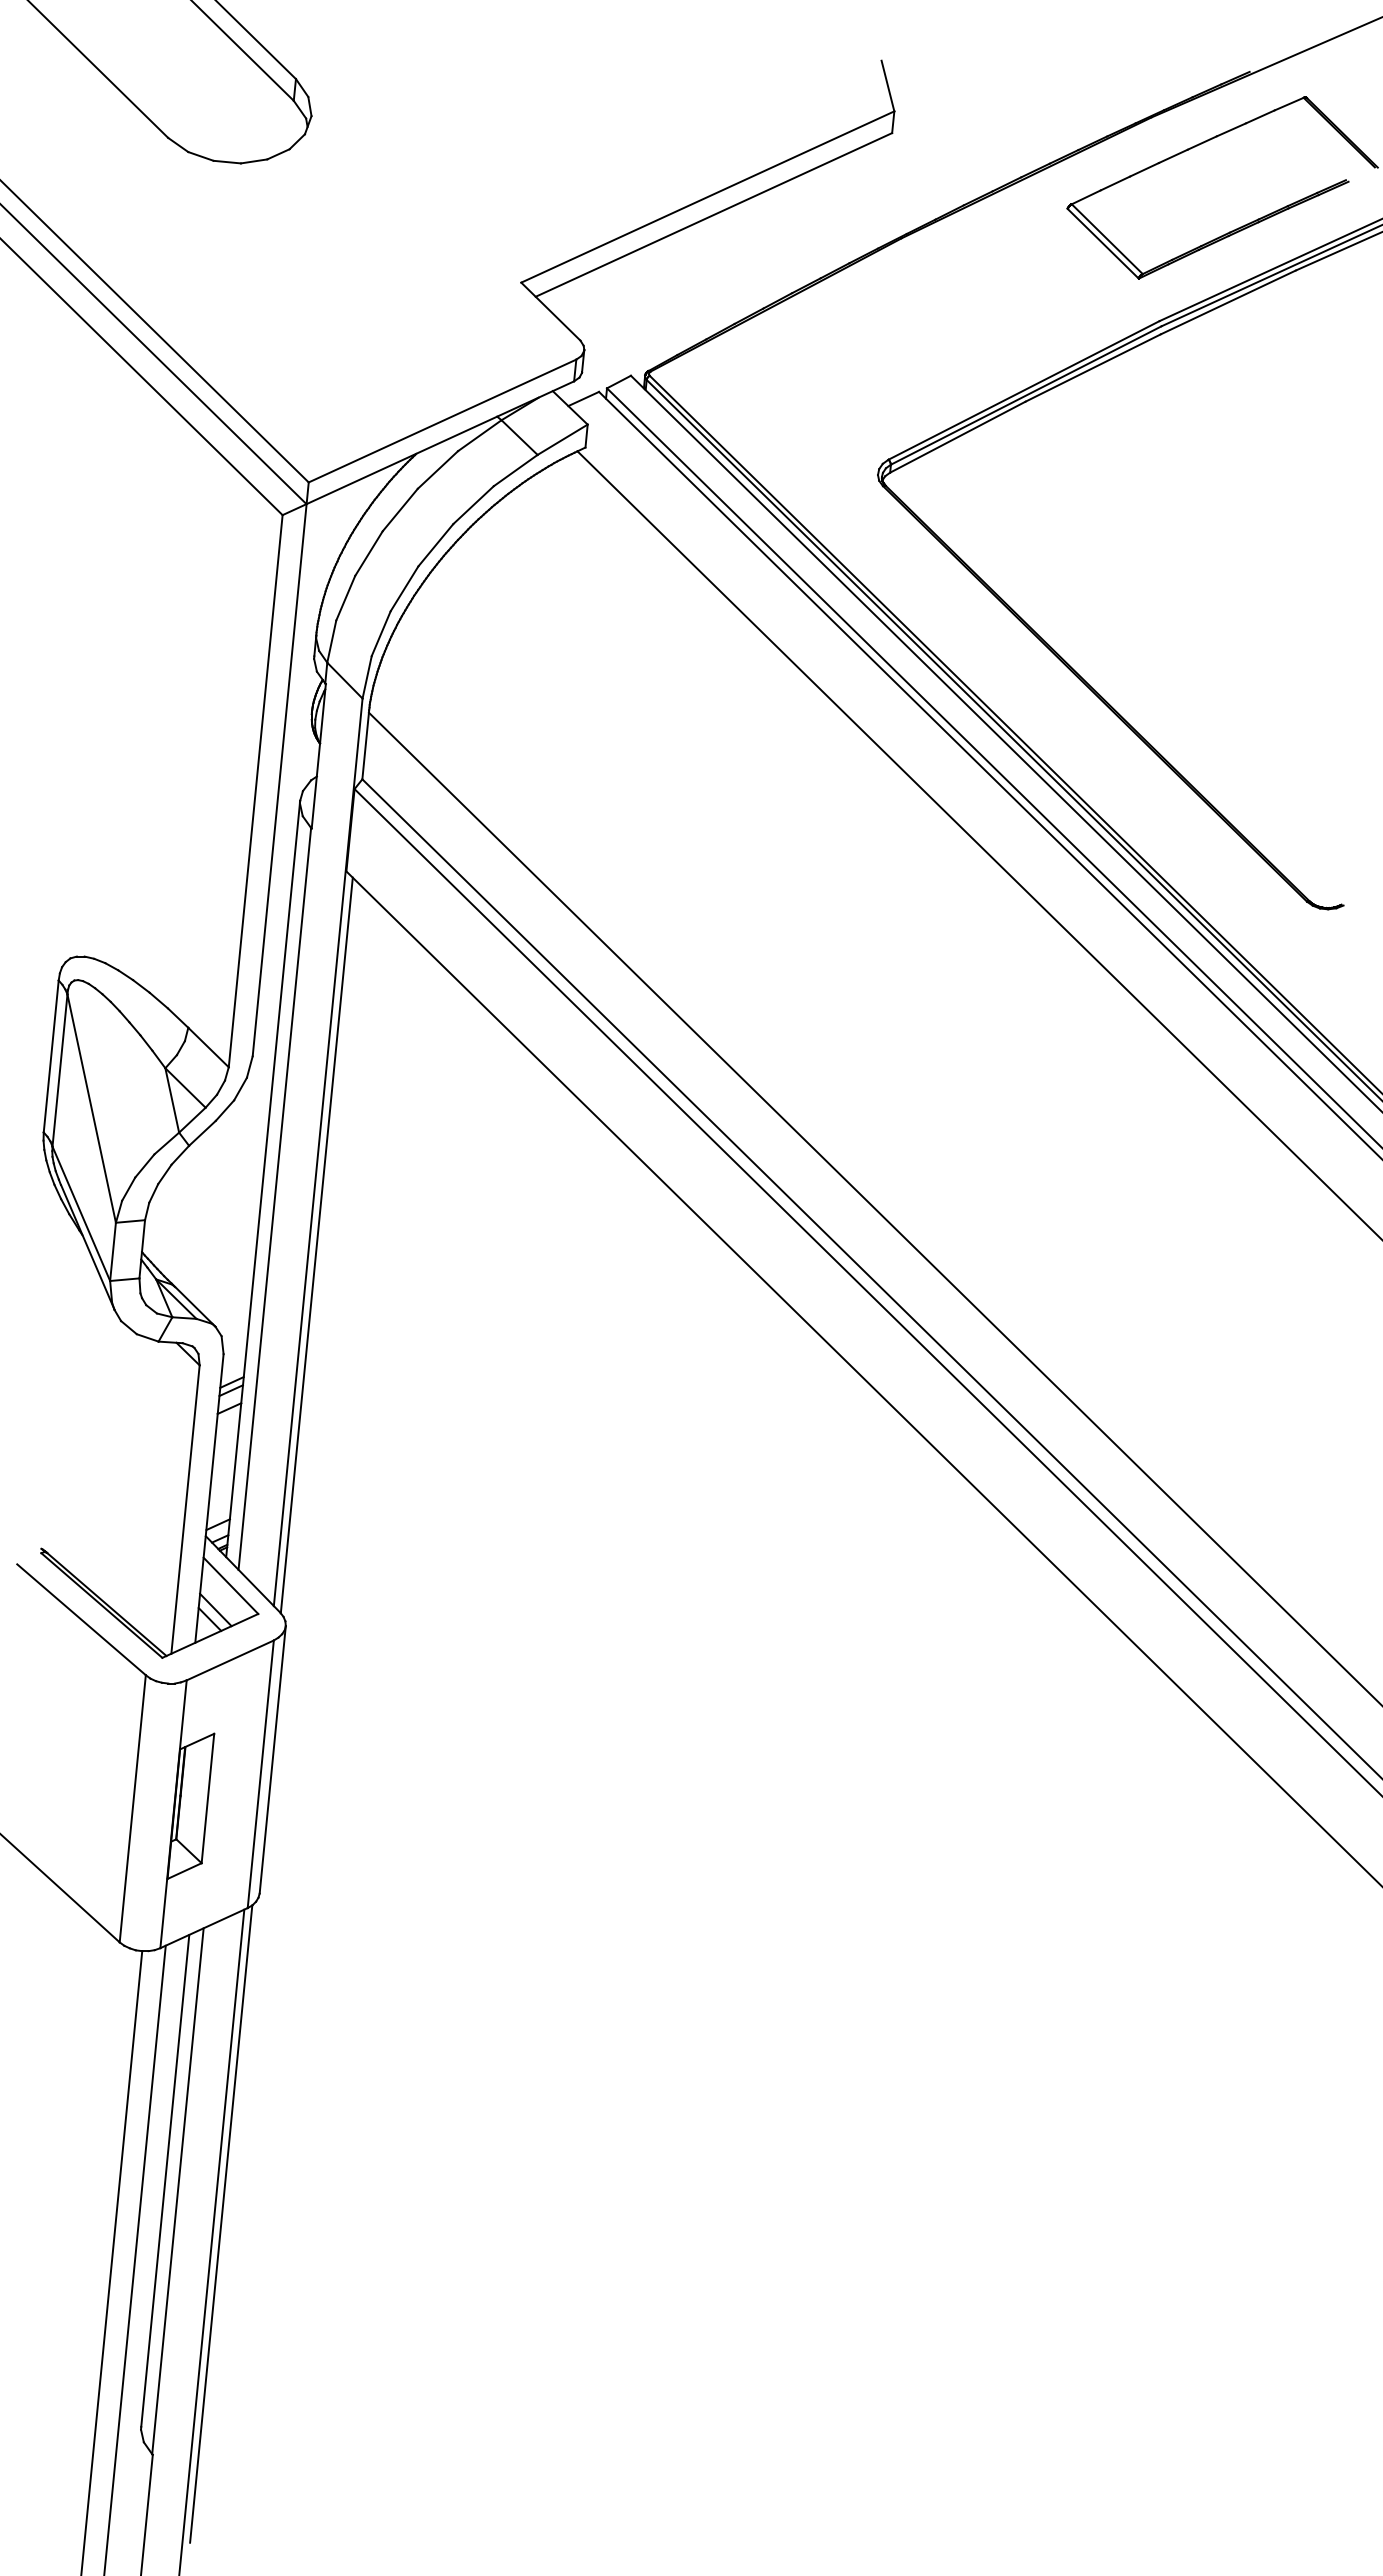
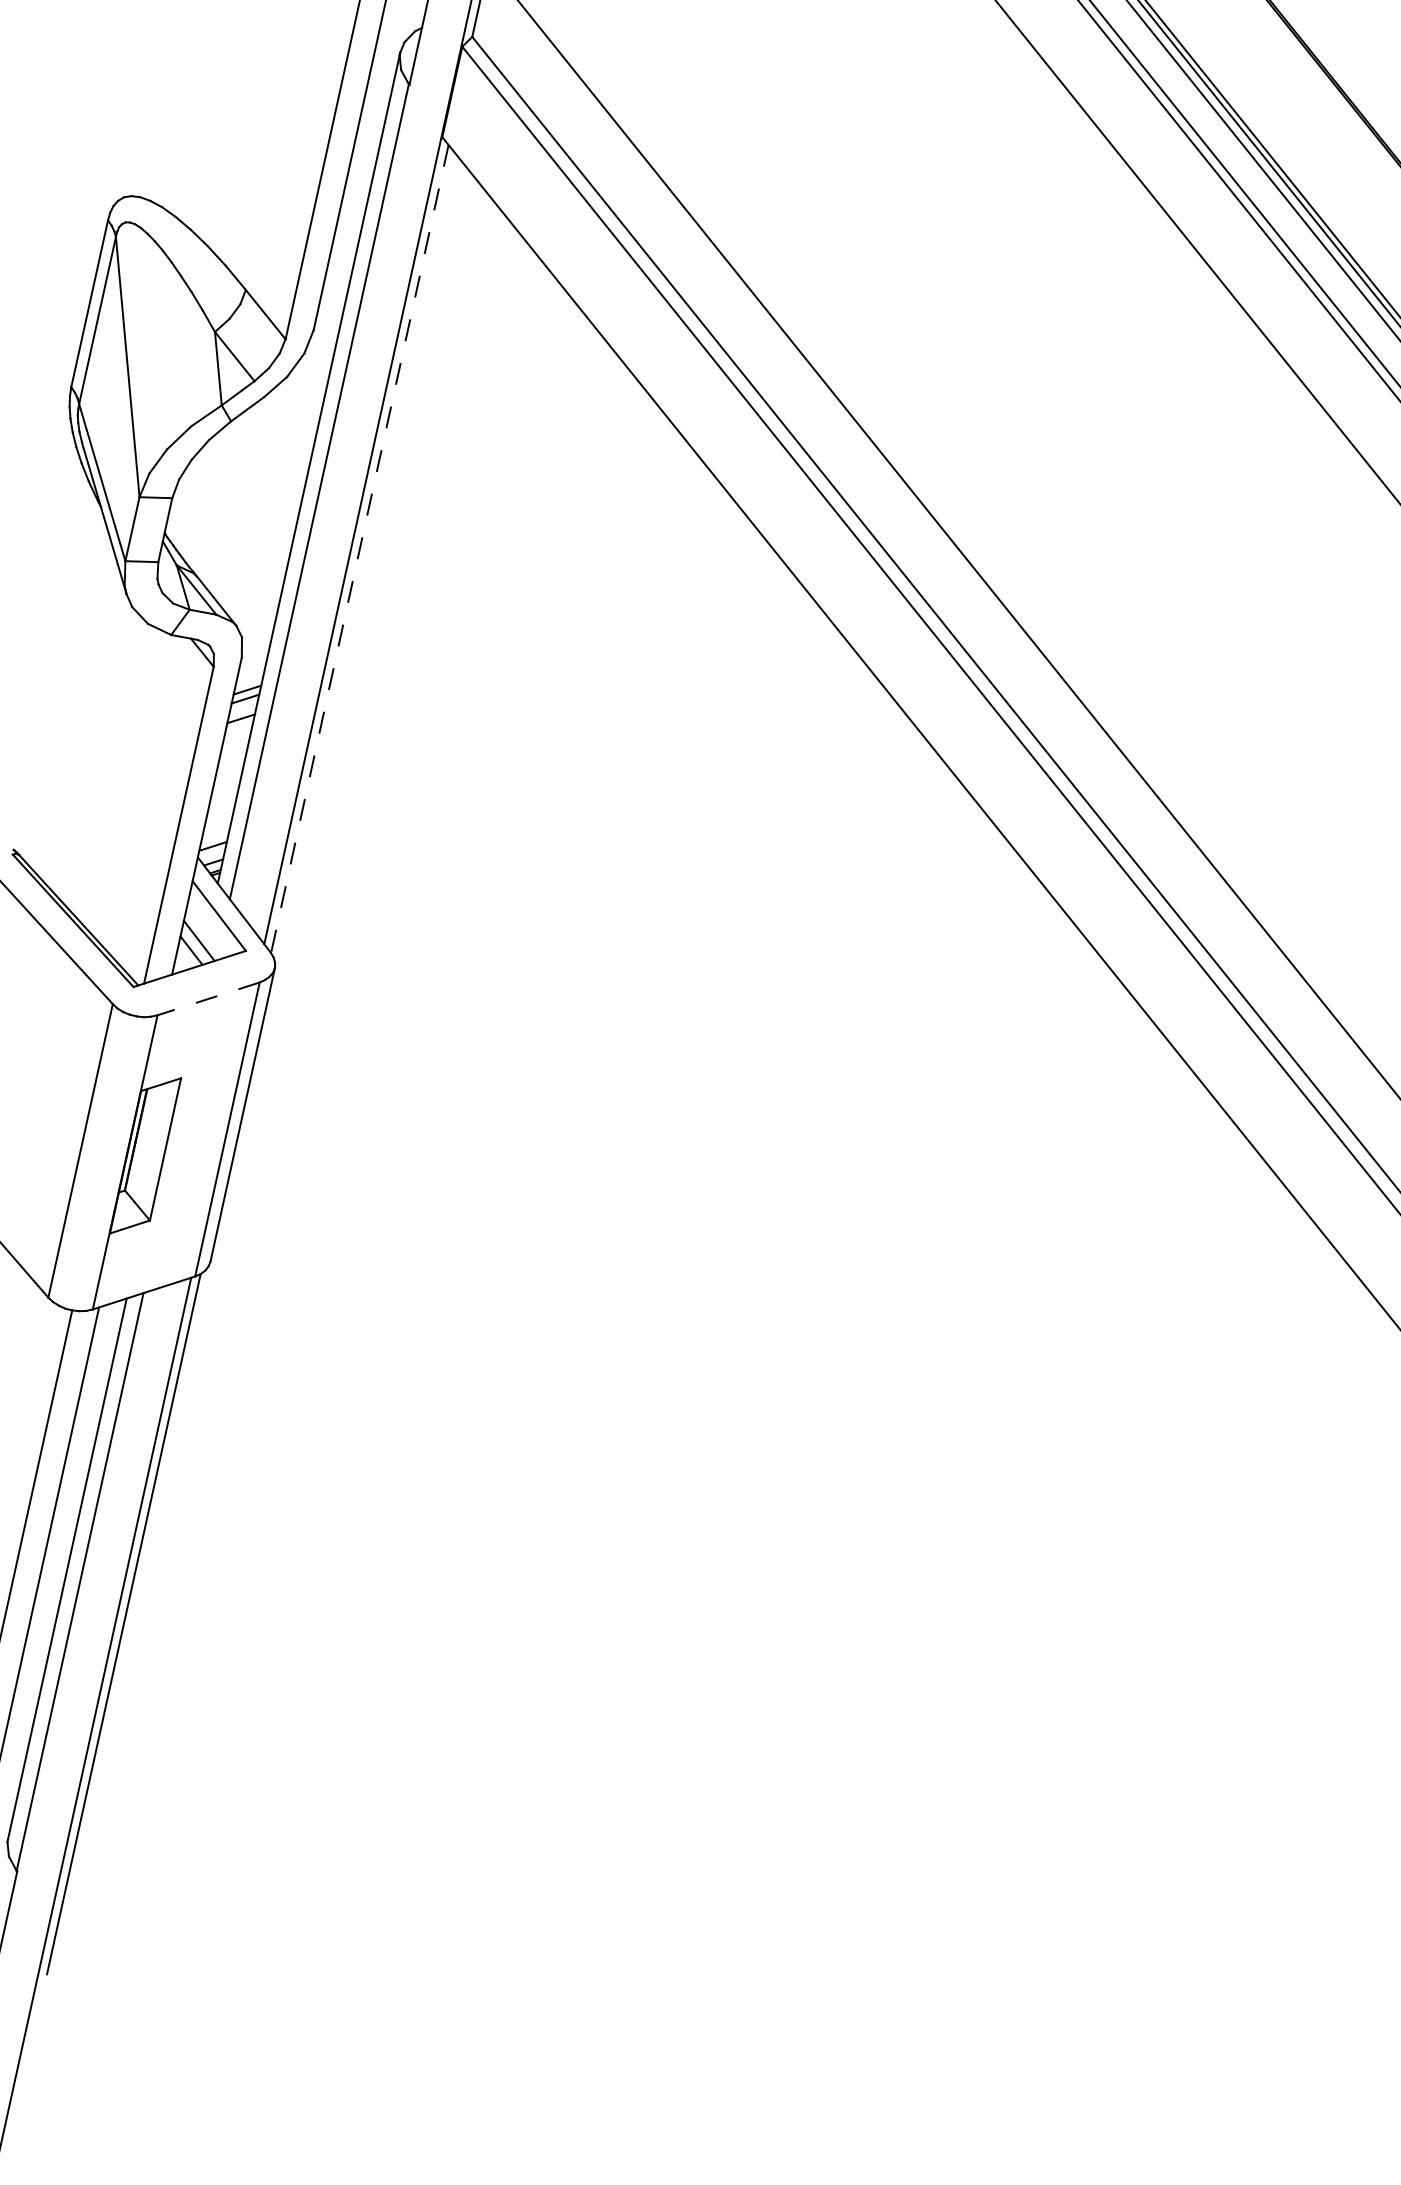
line: (316, 1245) -> (359, 549), solid -> dashed
line: (230, 1660) -> (208, 998), solid -> dashed

